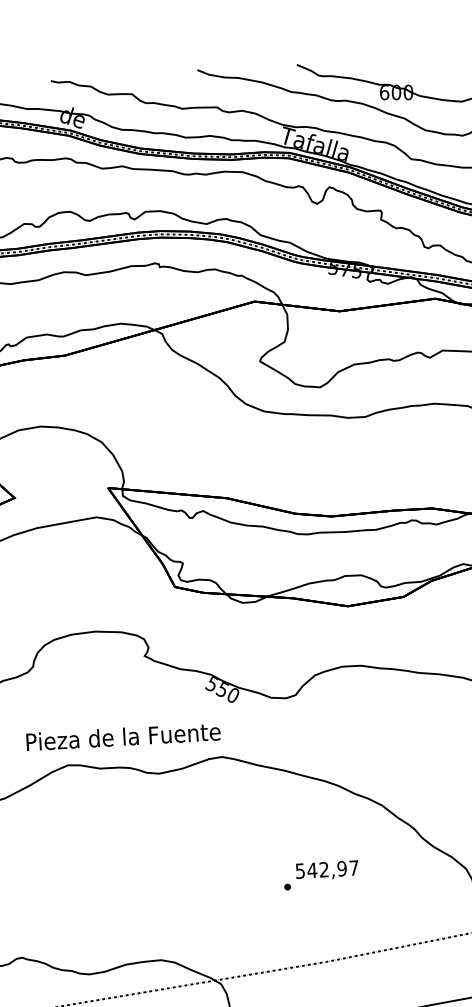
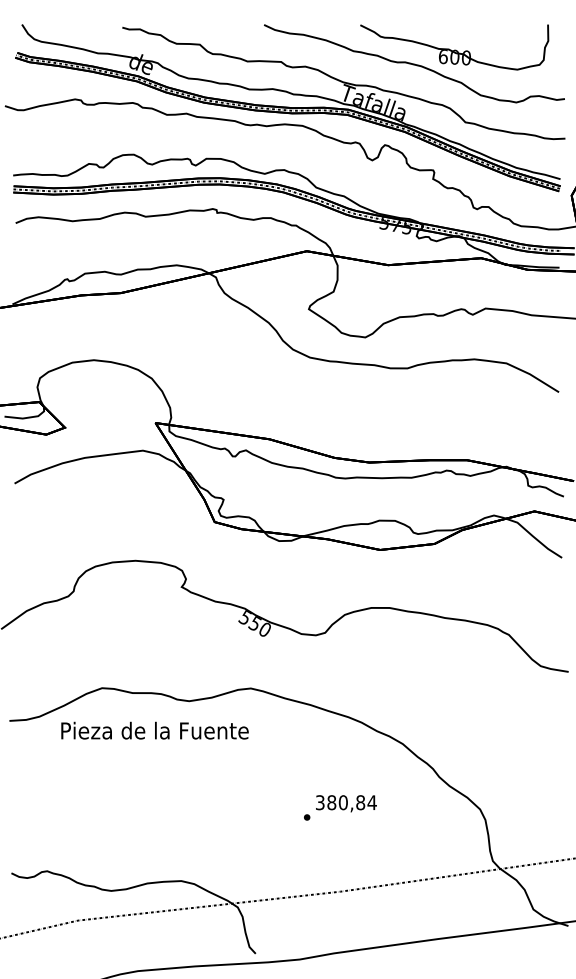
text: (122, 736) -> (154, 730), moved
text: (327, 869) -> (346, 802), 542,97 -> 380,84

